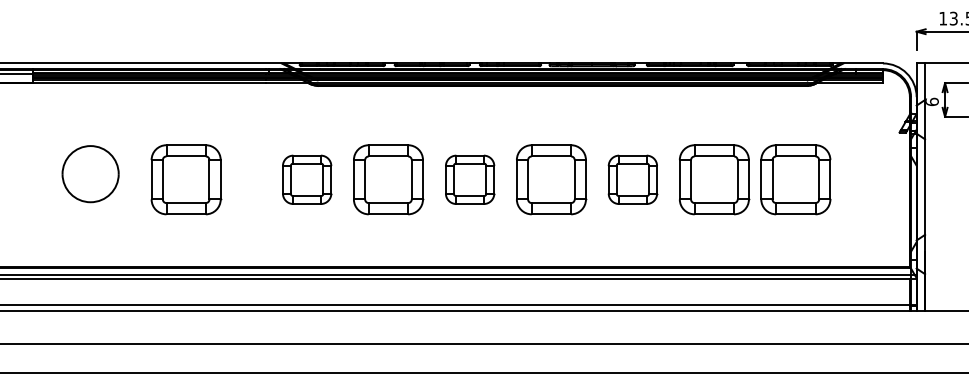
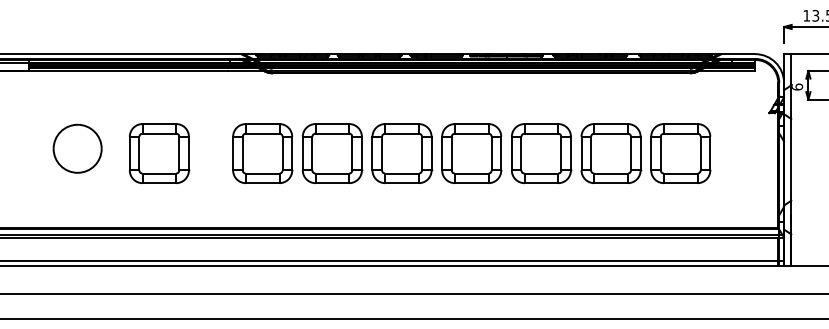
part: (307, 179) -> (263, 153), size x1.43
part: (470, 179) -> (402, 153), size x1.43
part: (632, 179) -> (541, 153), size x1.43

